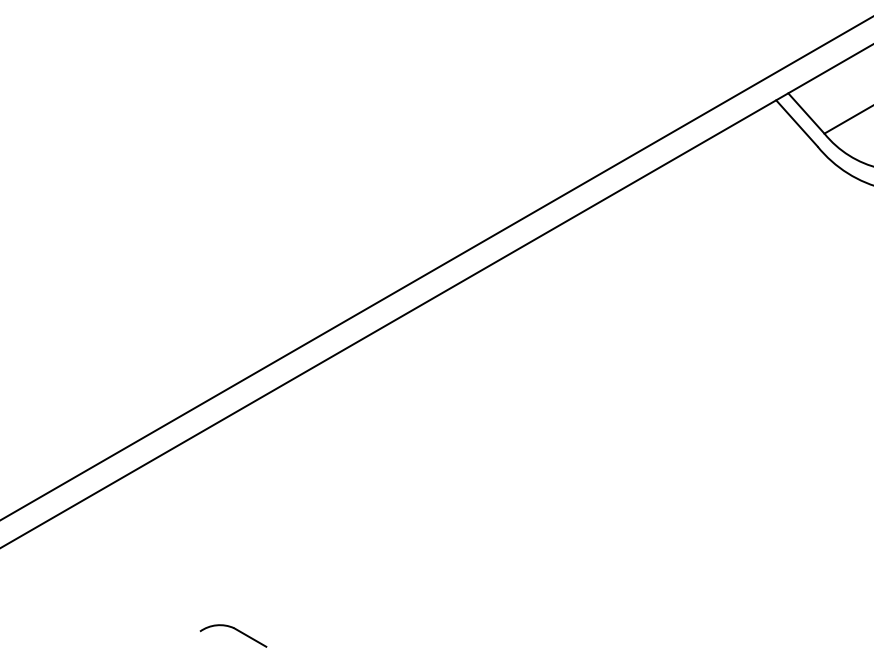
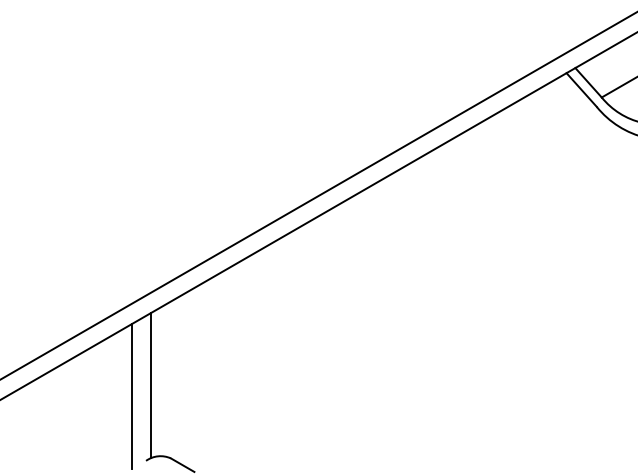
line: (207, 528) -> (151, 385), added
line: (180, 543) -> (131, 396), added

